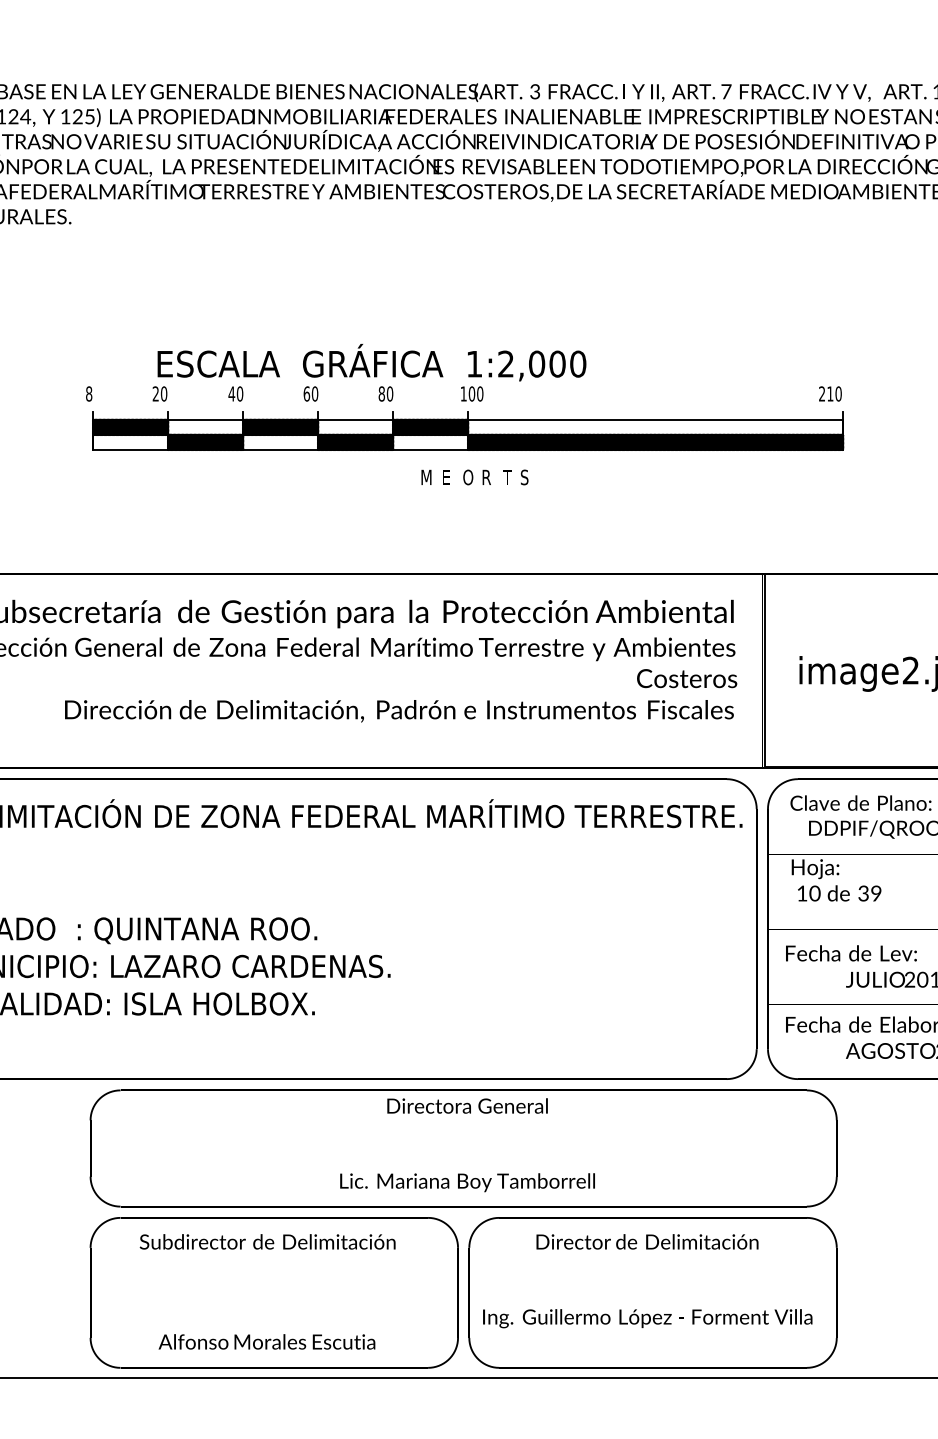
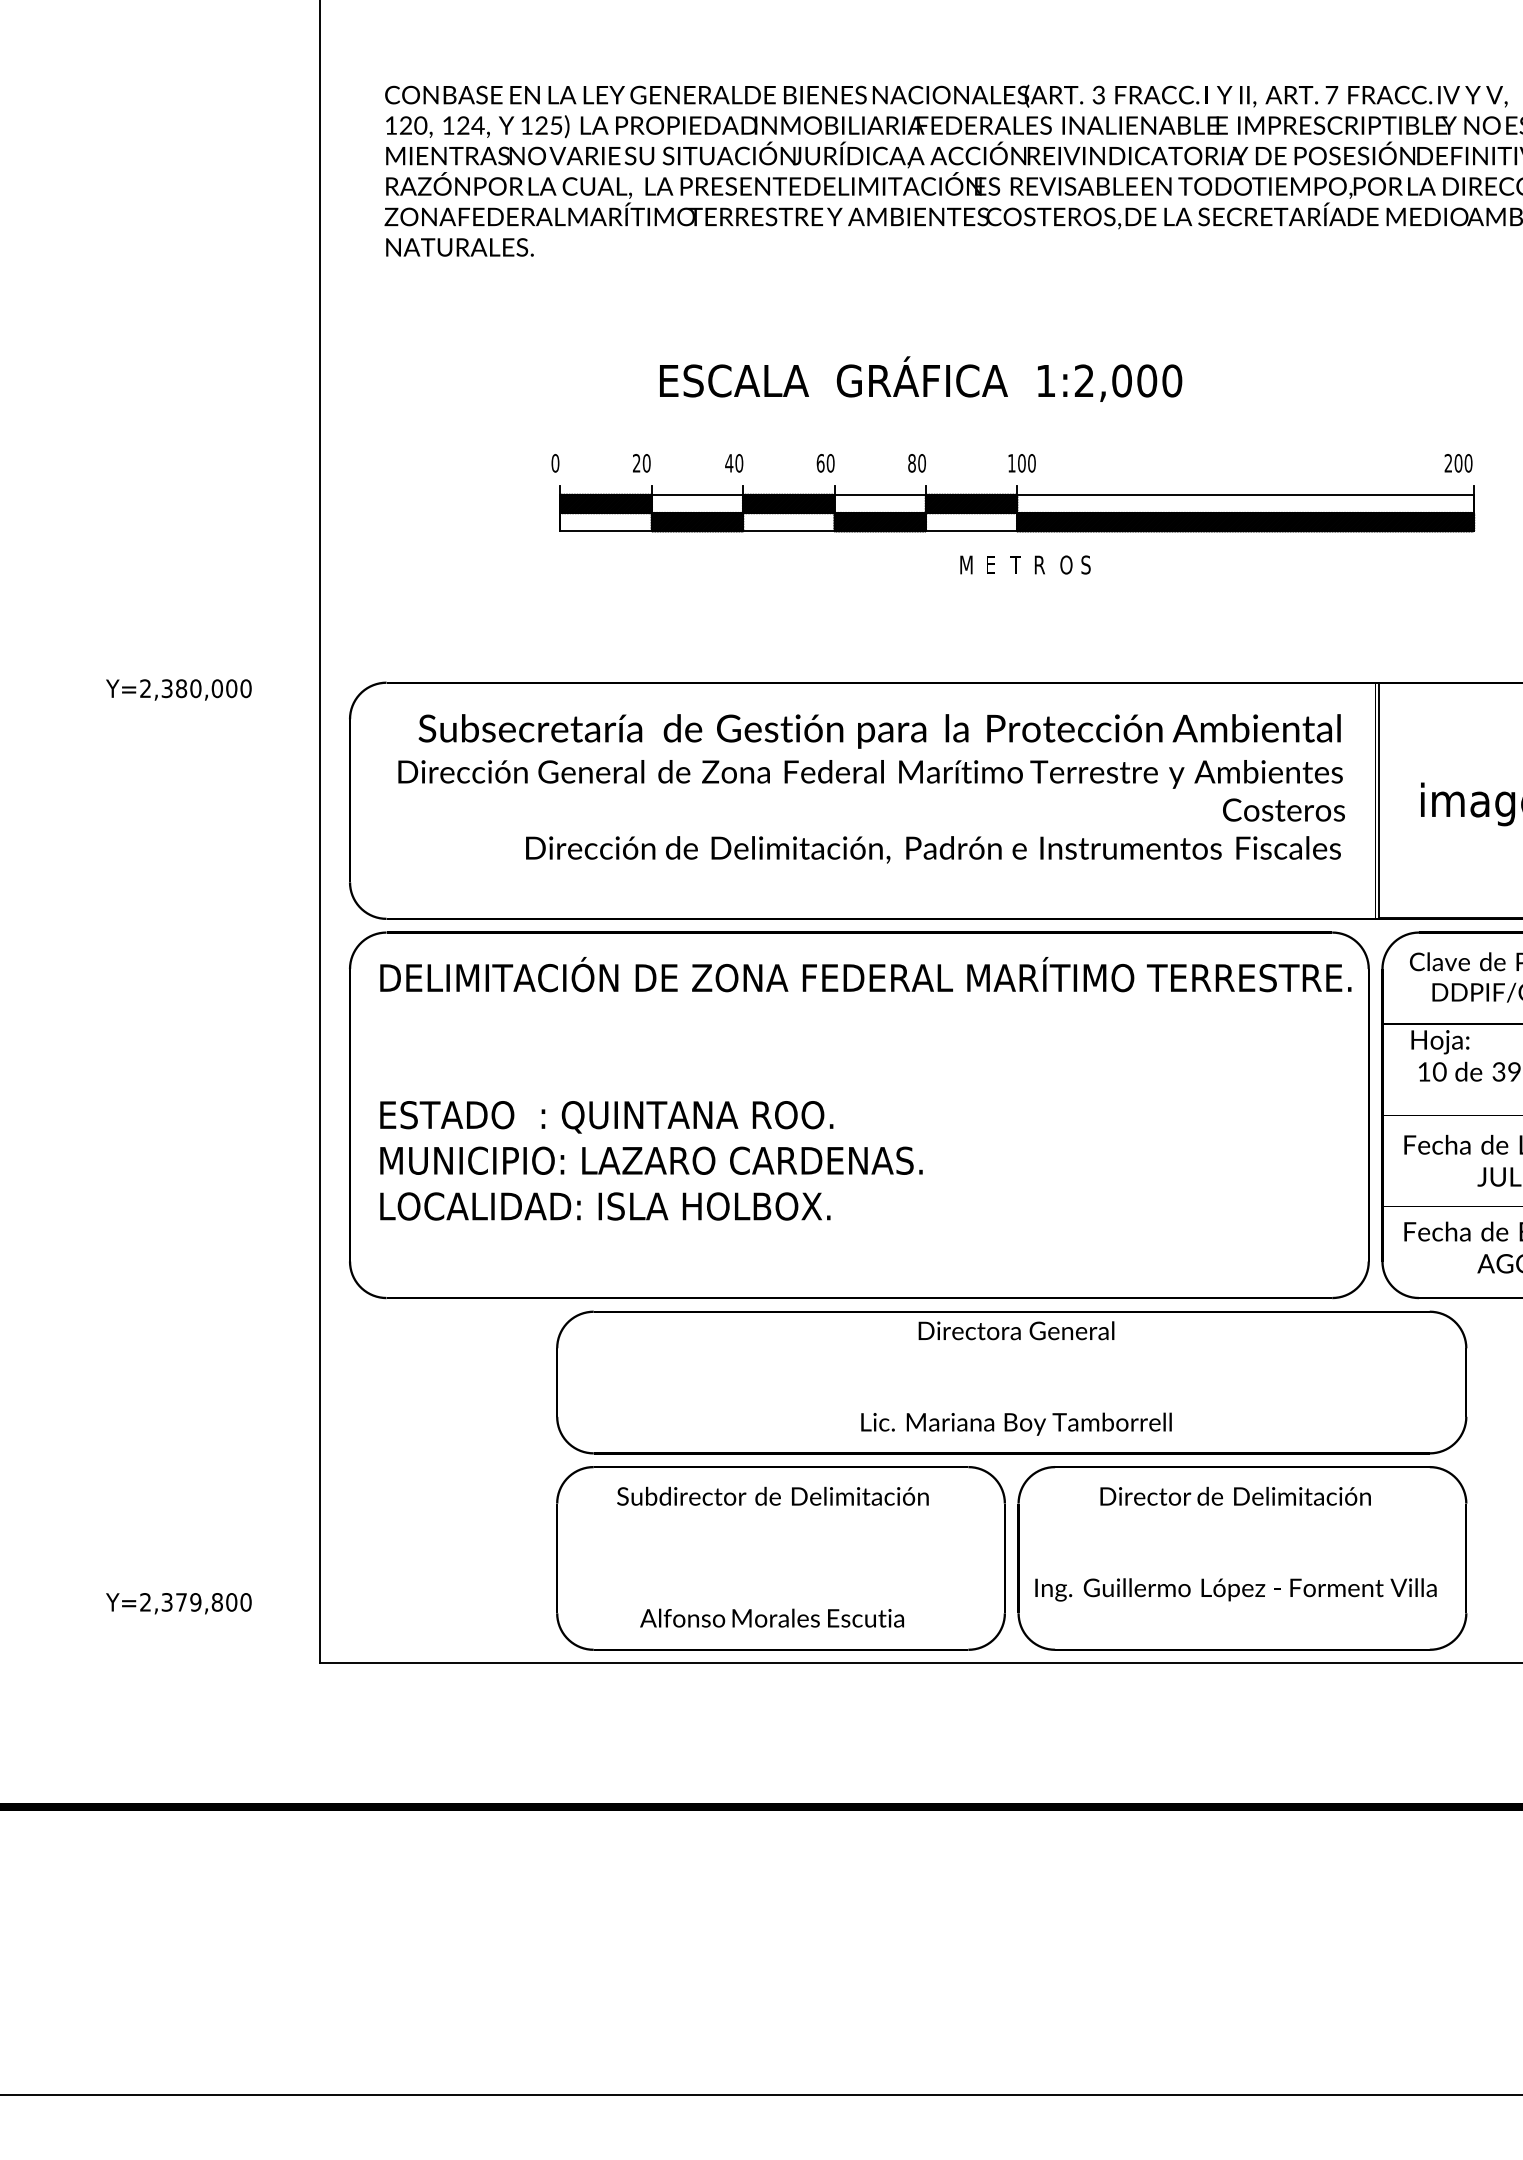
text: (372, 362) -> (921, 378), moved
text: (89, 394) -> (555, 463), 8 -> 0
text: (830, 394) -> (1458, 463), 210 -> 200
text: (467, 477) -> (1016, 564), O -> T
text: (507, 477) -> (1065, 564), T -> O

